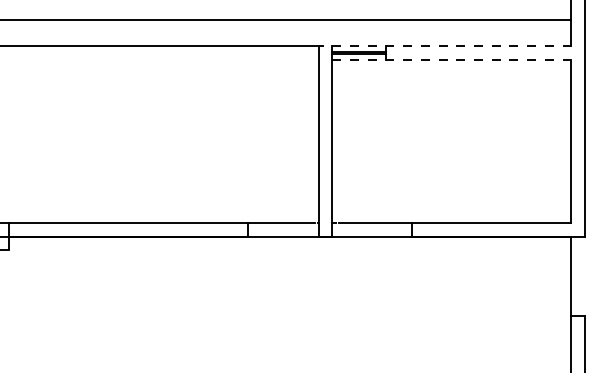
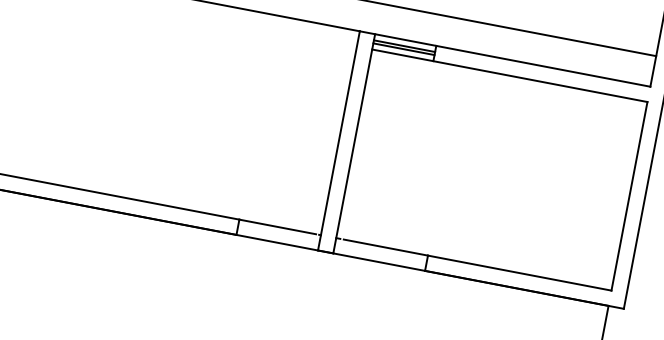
line: (444, 46) -> (504, 58), dashed -> solid
line: (451, 59) -> (509, 75), dashed -> solid

